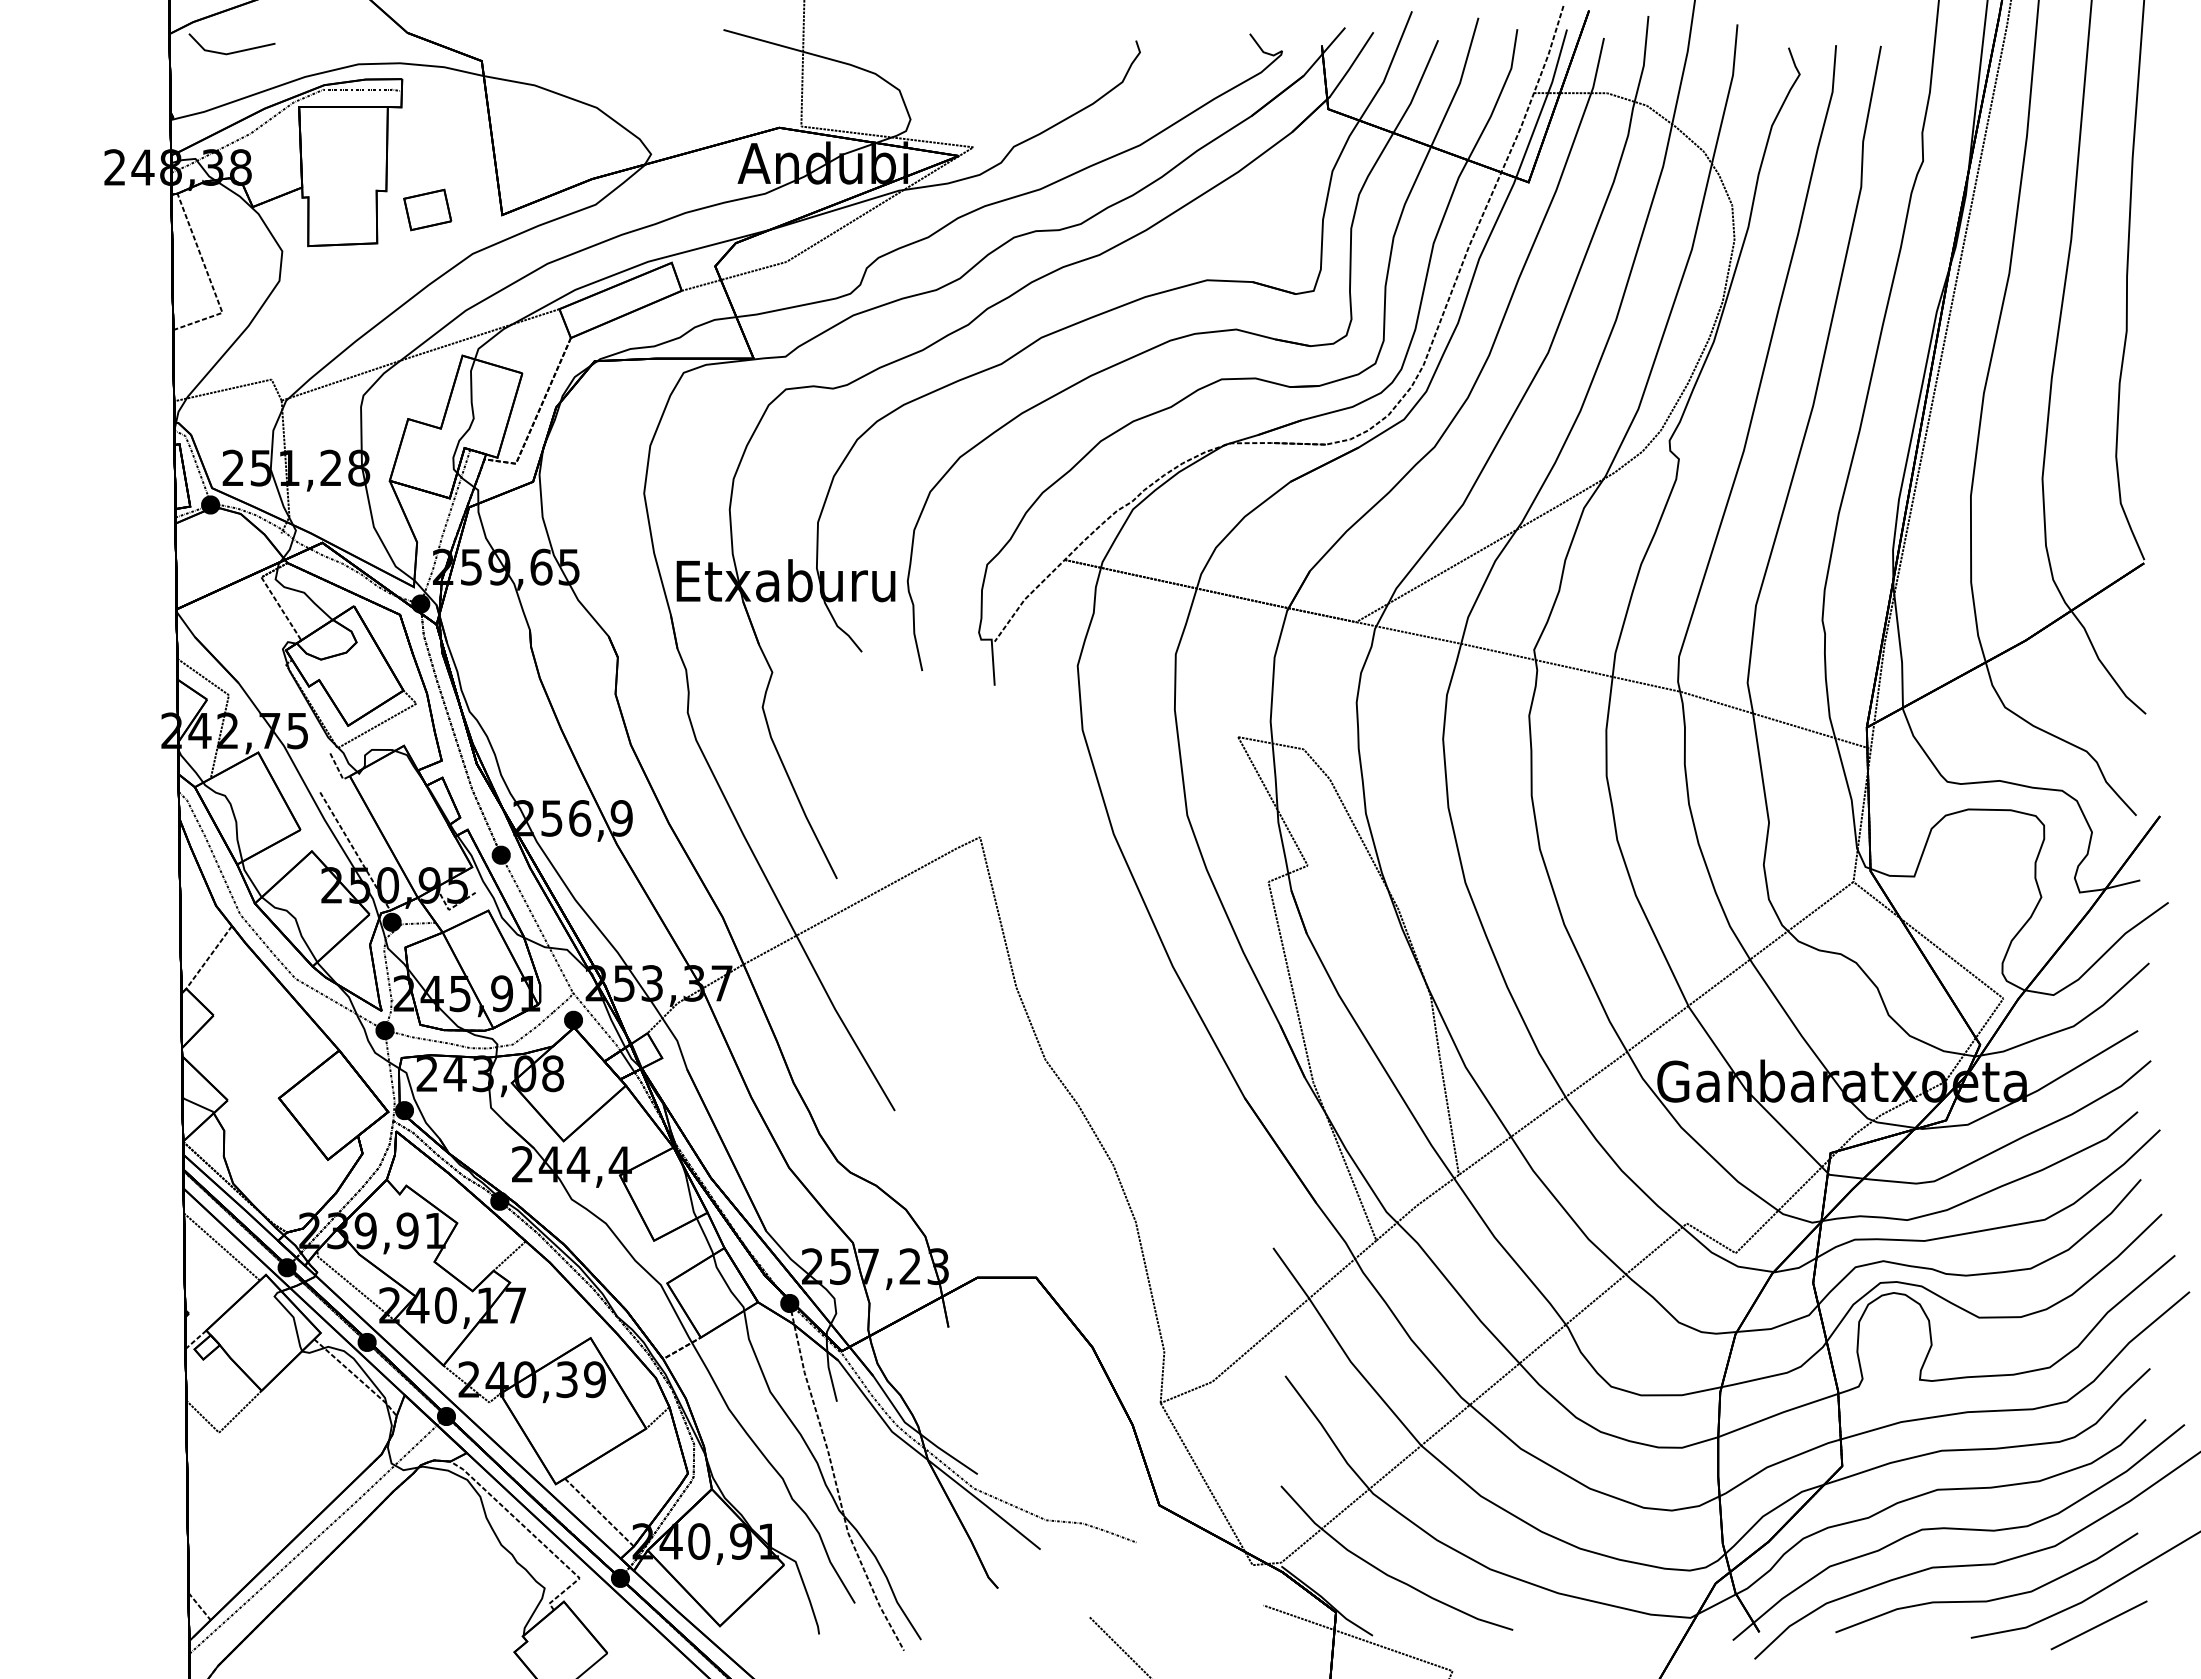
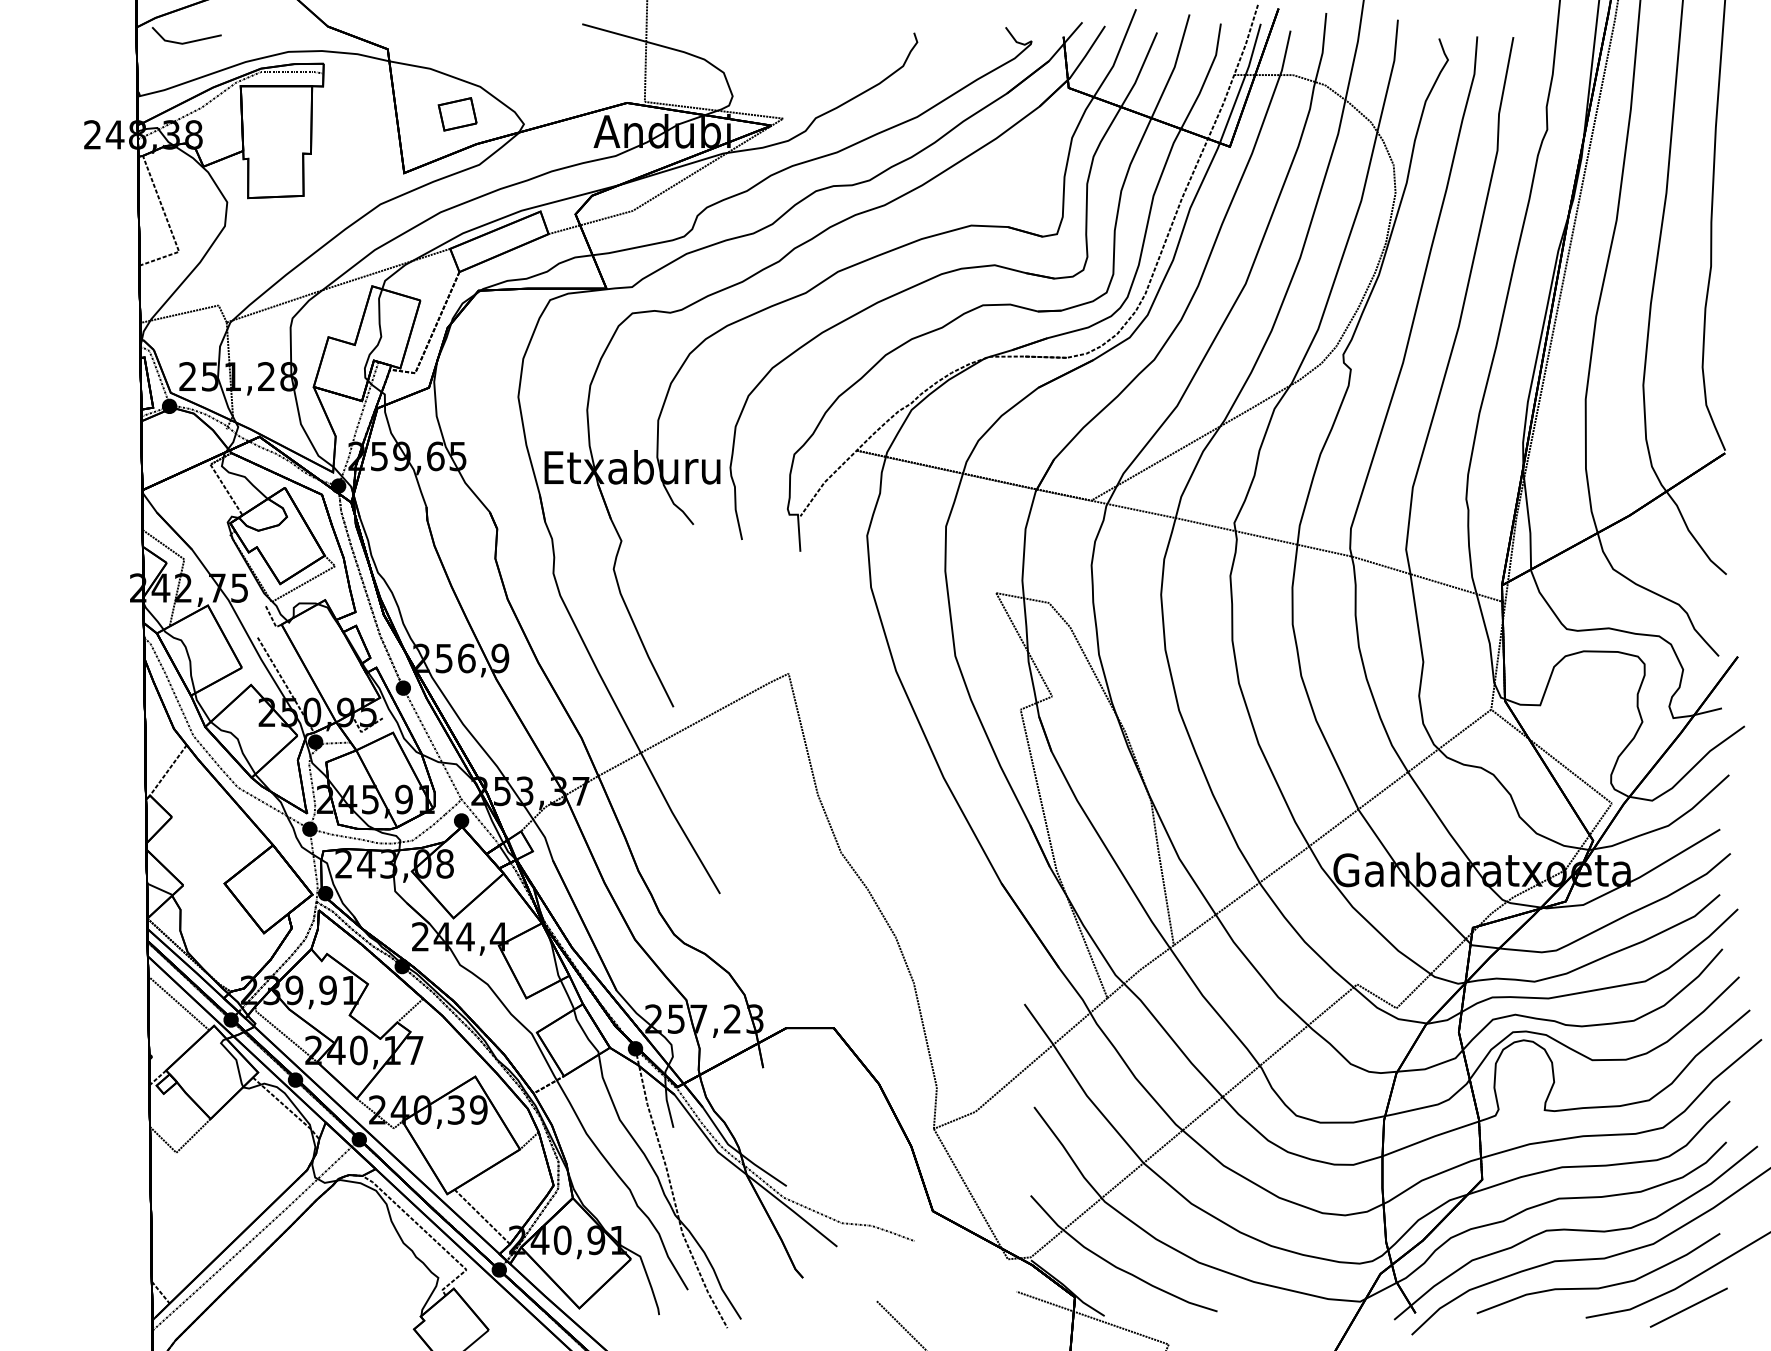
part: (427, 209) -> (457, 113), moved

